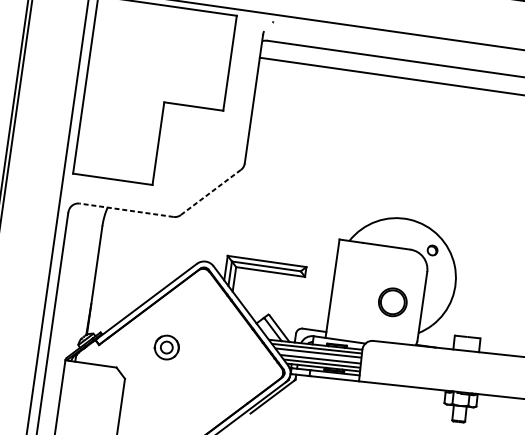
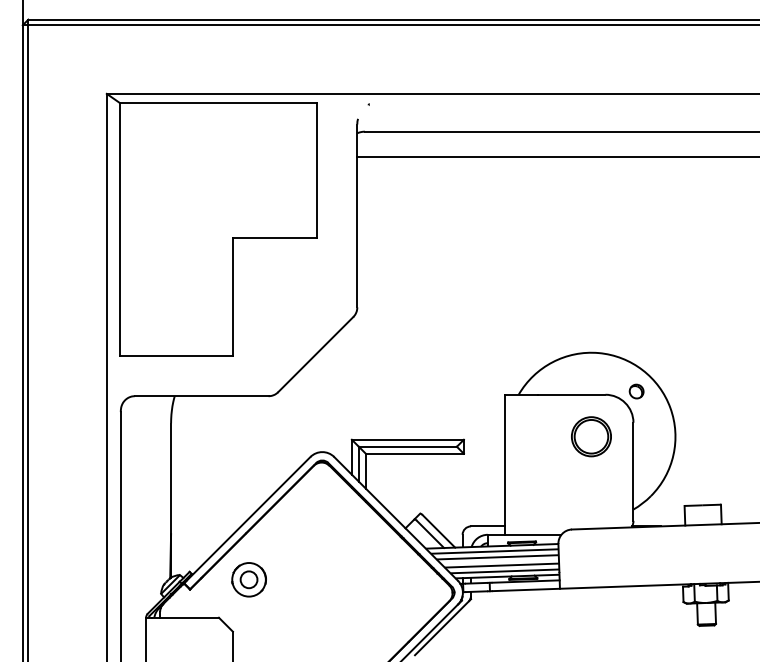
line: (210, 192) -> (315, 354), dashed -> solid
line: (126, 210) -> (201, 396), dashed -> solid
part: (392, 302) -> (591, 436), moved
part: (166, 347) -> (248, 579), moved

